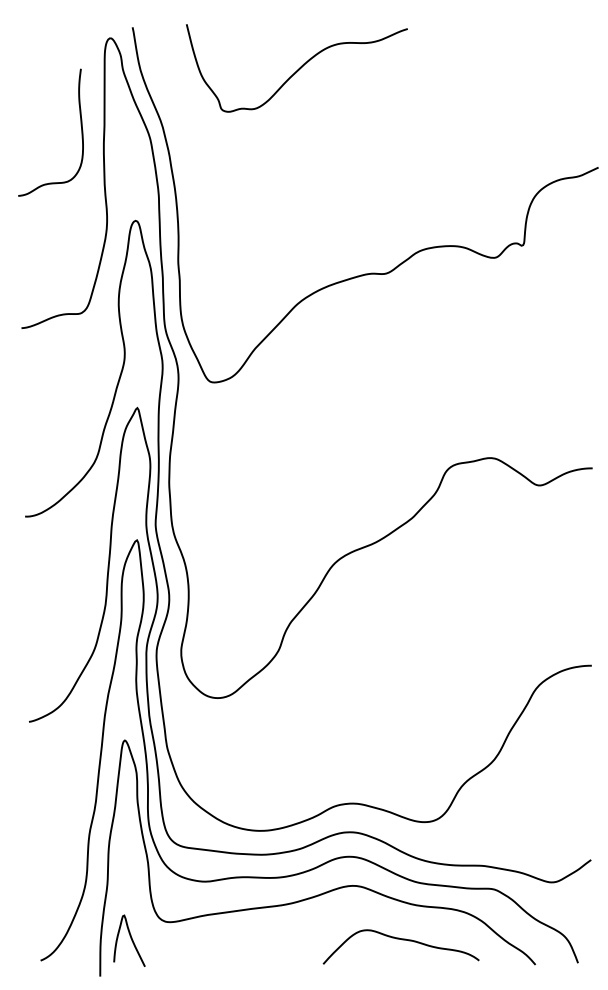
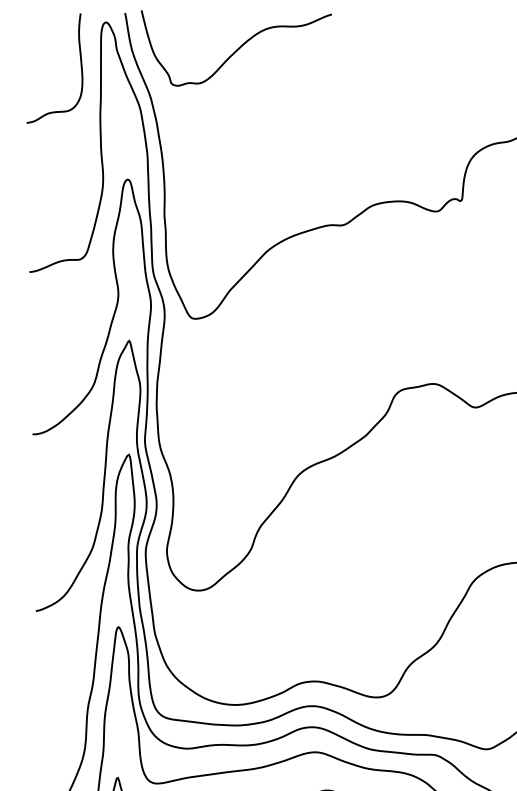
curve: (297, 69) -> (236, 49), moved
curve: (80, 125) -> (80, 62), moved

